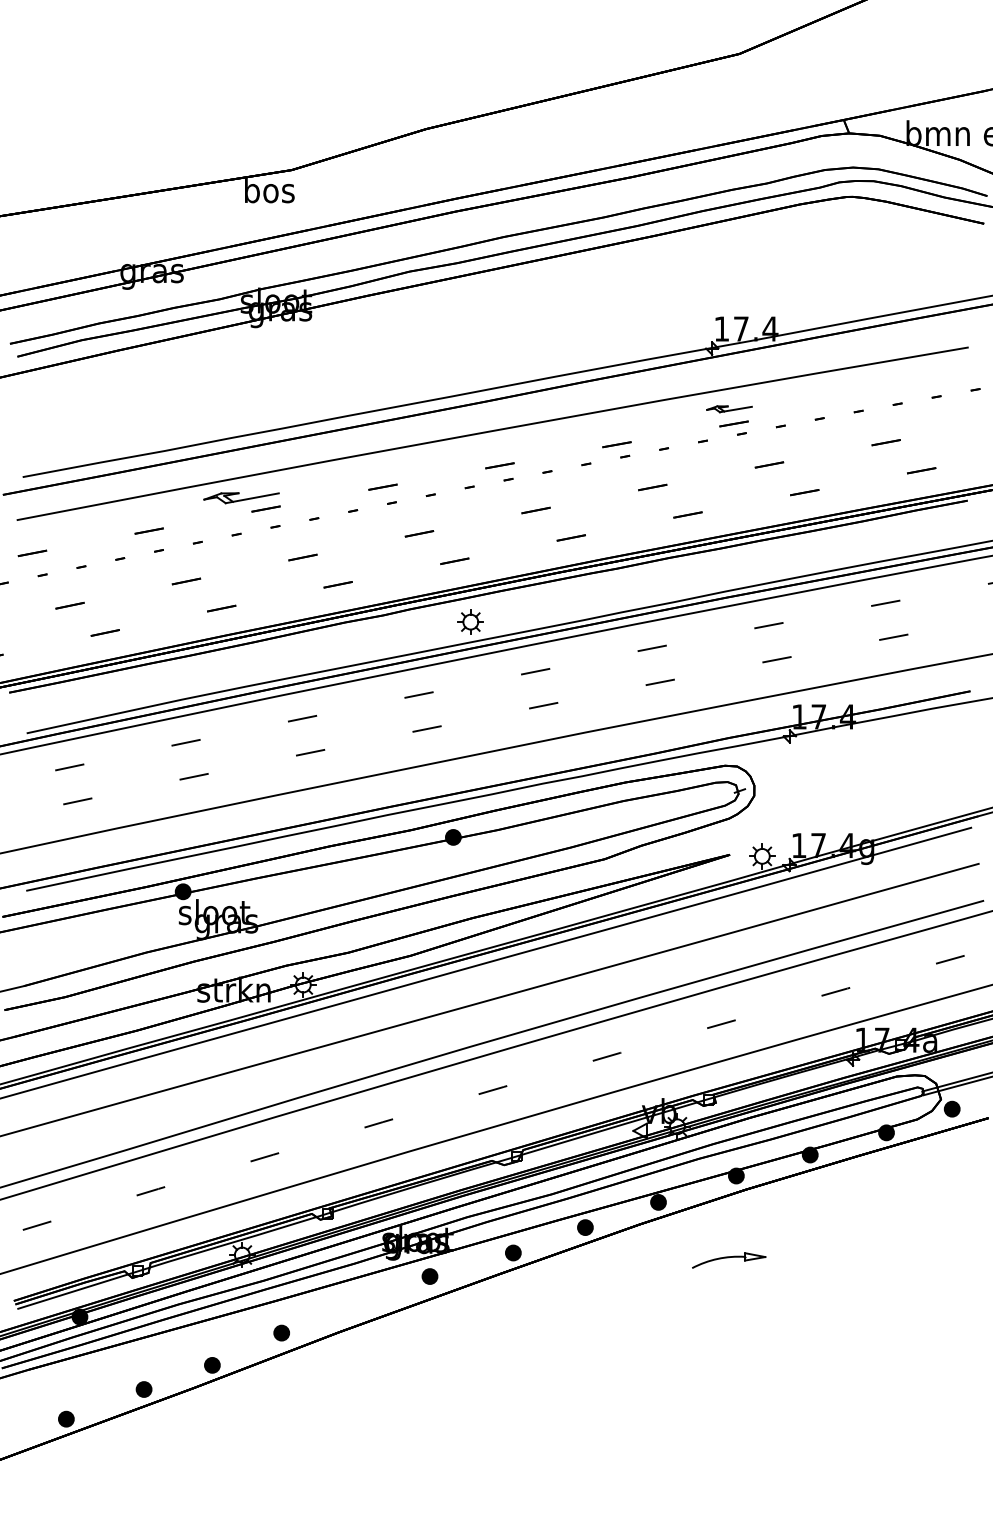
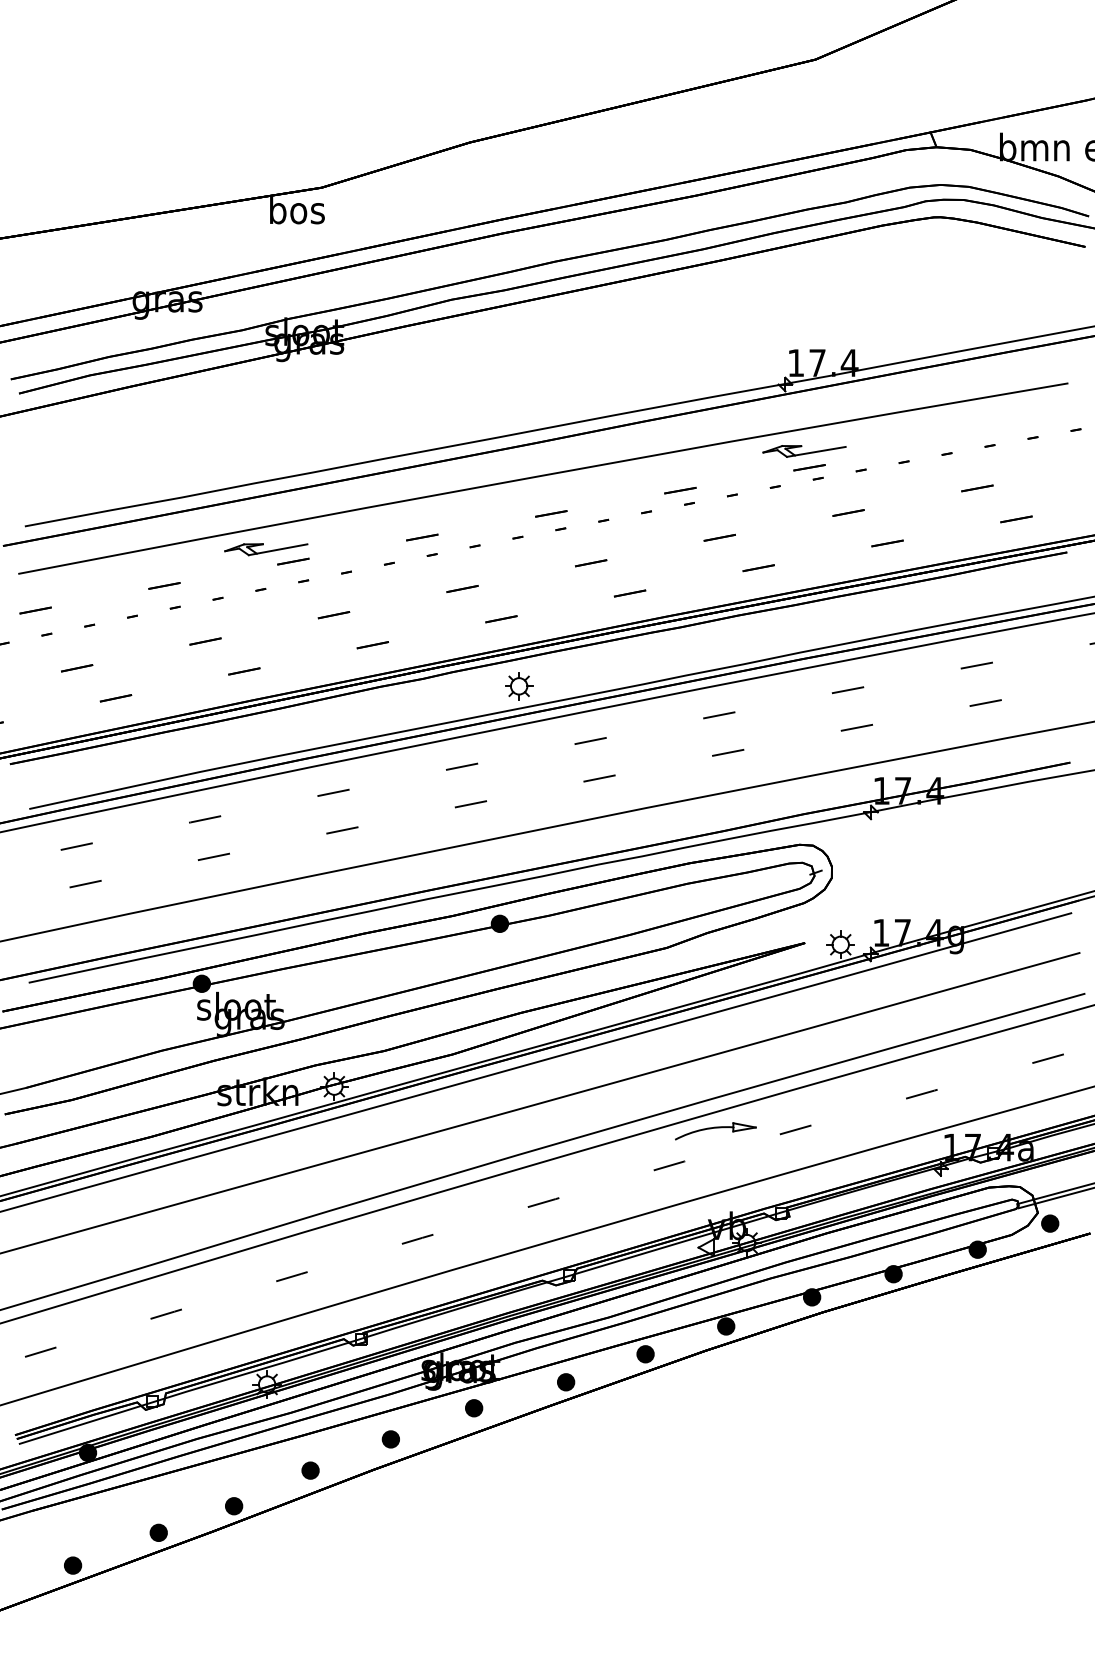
part: (729, 409) -> (804, 451), size x1.67
part: (729, 1260) -> (716, 1131), moved
part: (354, 1304) -> (390, 1439), added

